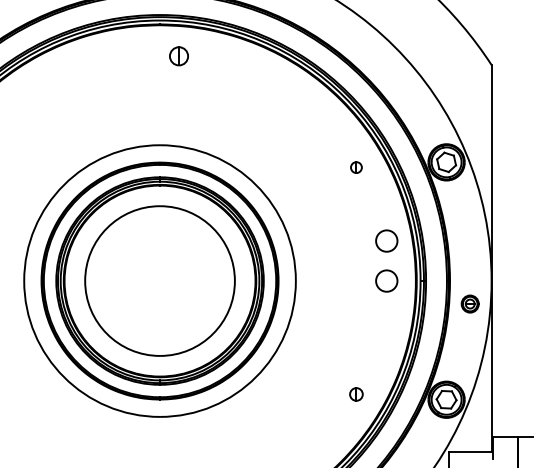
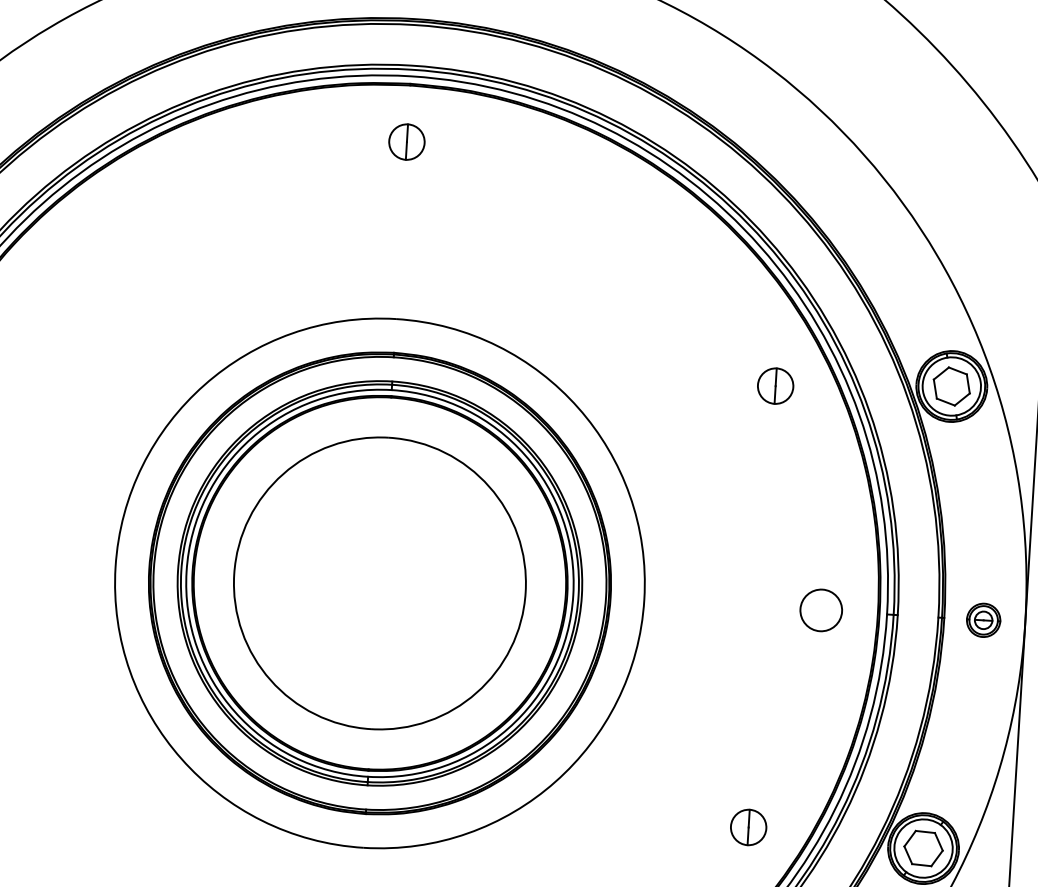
part: (178, 56) -> (405, 142), moved
part: (356, 167) -> (775, 385), size x1.67
circle: (386, 240) -> (825, 531), removed
part: (469, 303) -> (982, 619), moved
part: (356, 394) -> (748, 827), size x1.43

